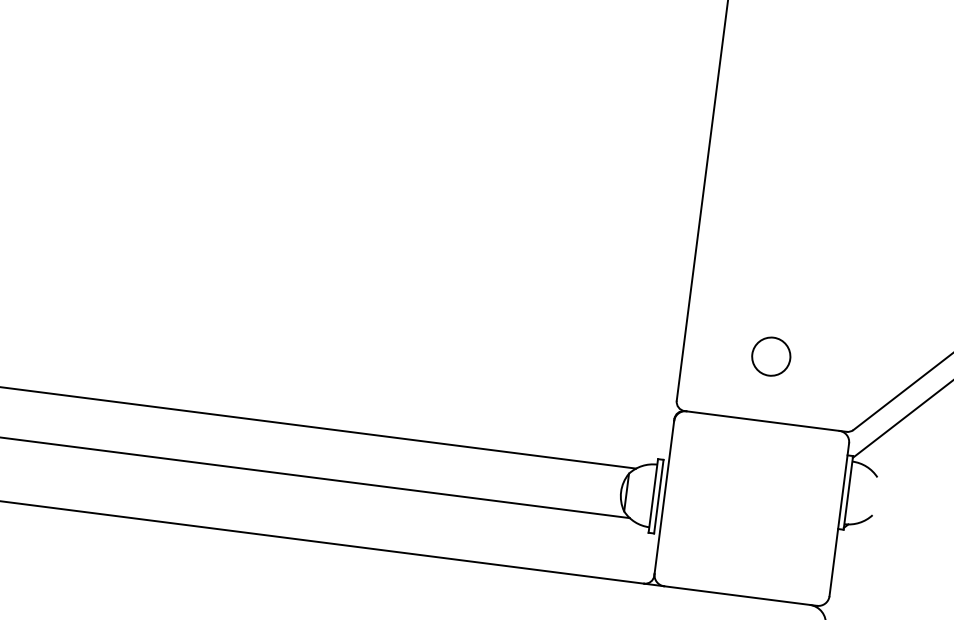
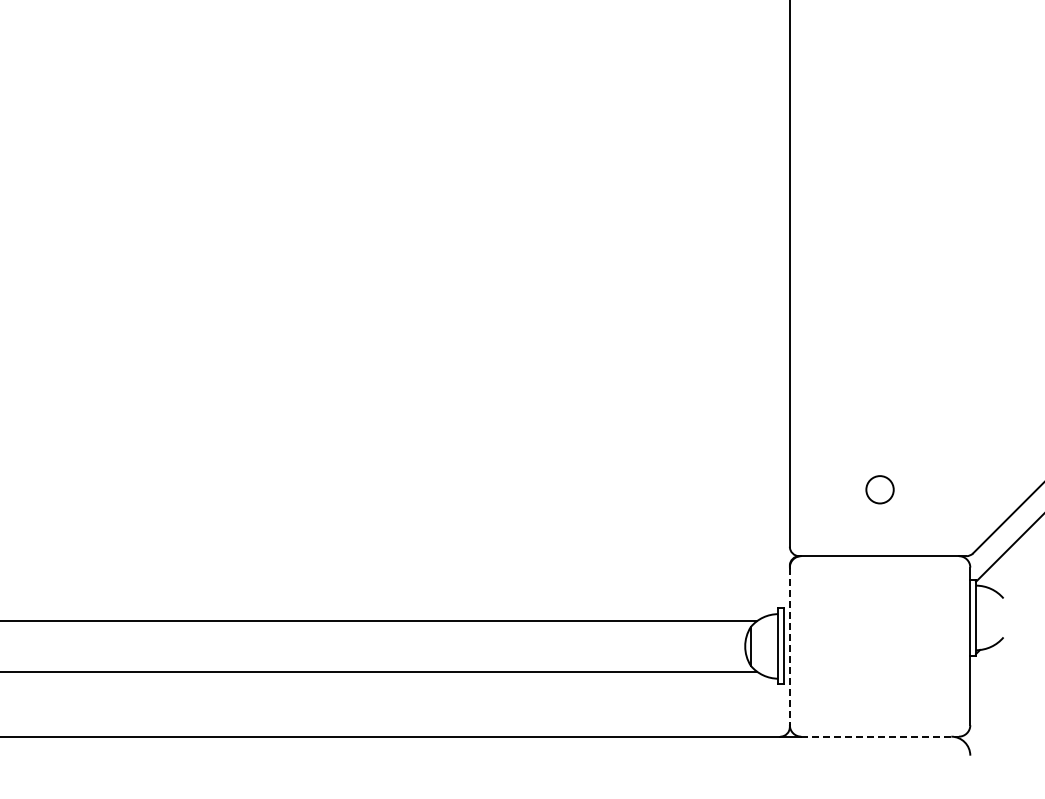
circle: (770, 356) -> (879, 489), size x0.7
line: (664, 497) -> (789, 646), solid -> dashed
line: (741, 595) -> (880, 736), solid -> dashed

